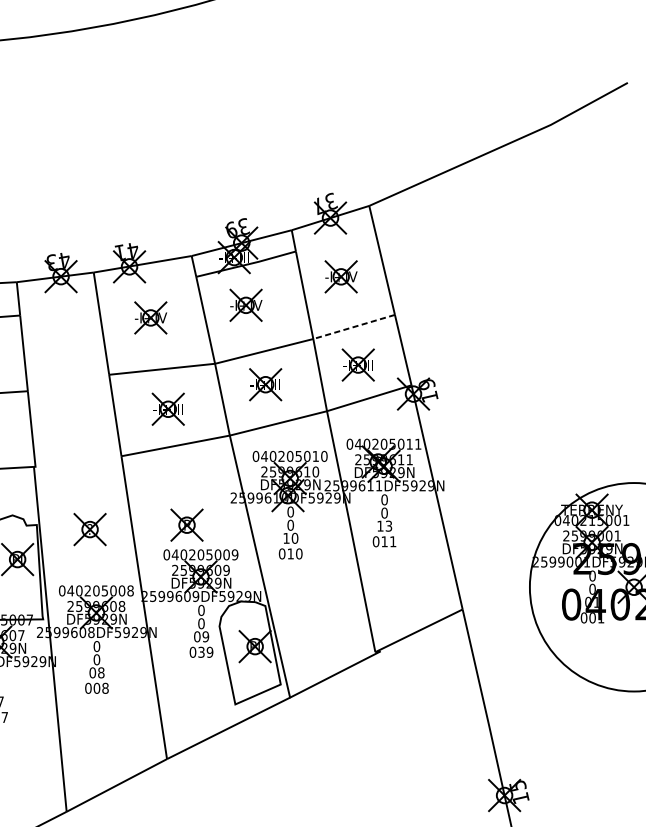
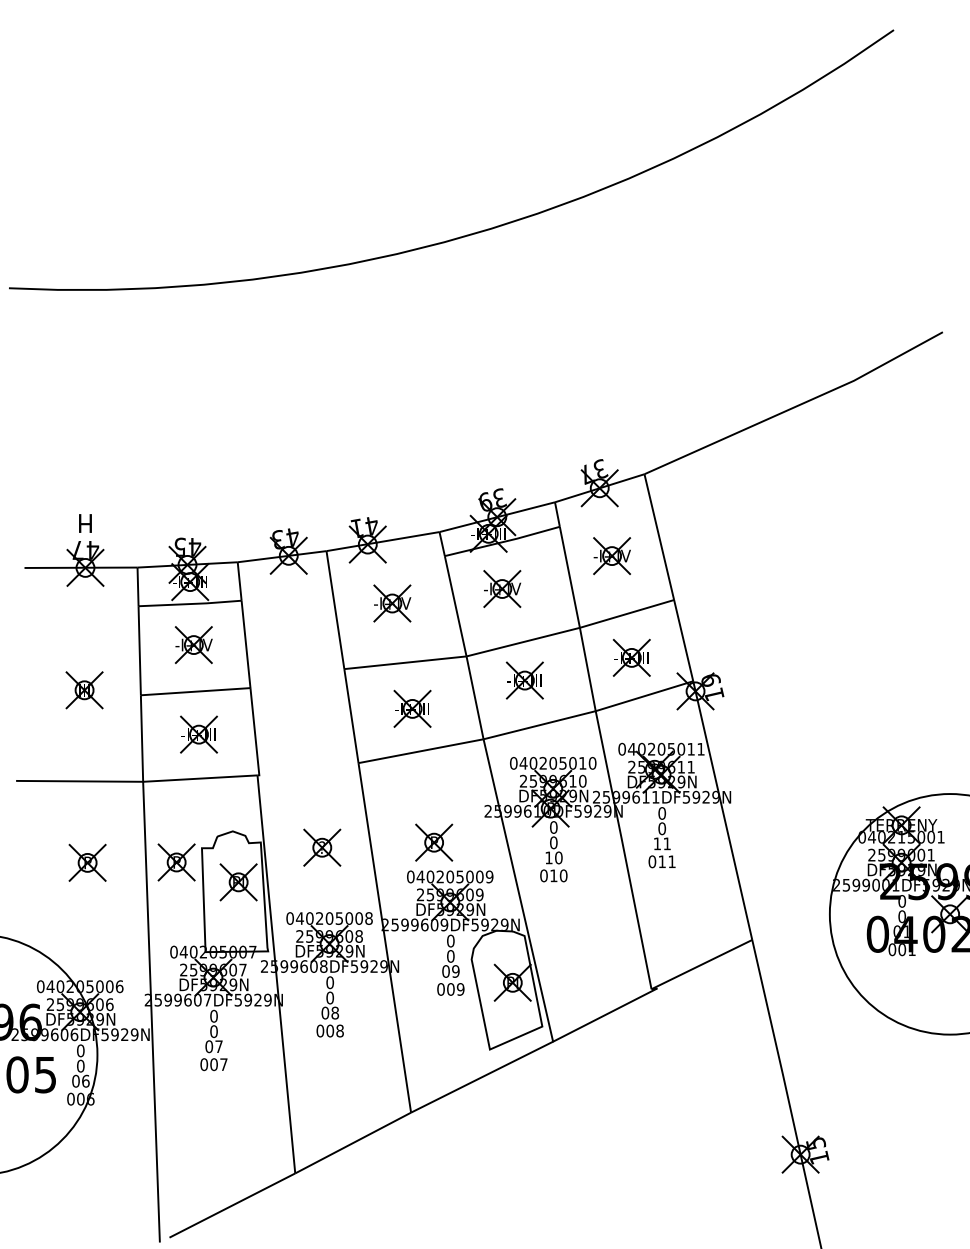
line: (353, 327) -> (626, 614), dashed -> solid
text: (388, 525) -> (666, 843), 13 -> 11
text: (201, 652) -> (450, 989), 039 -> 009

